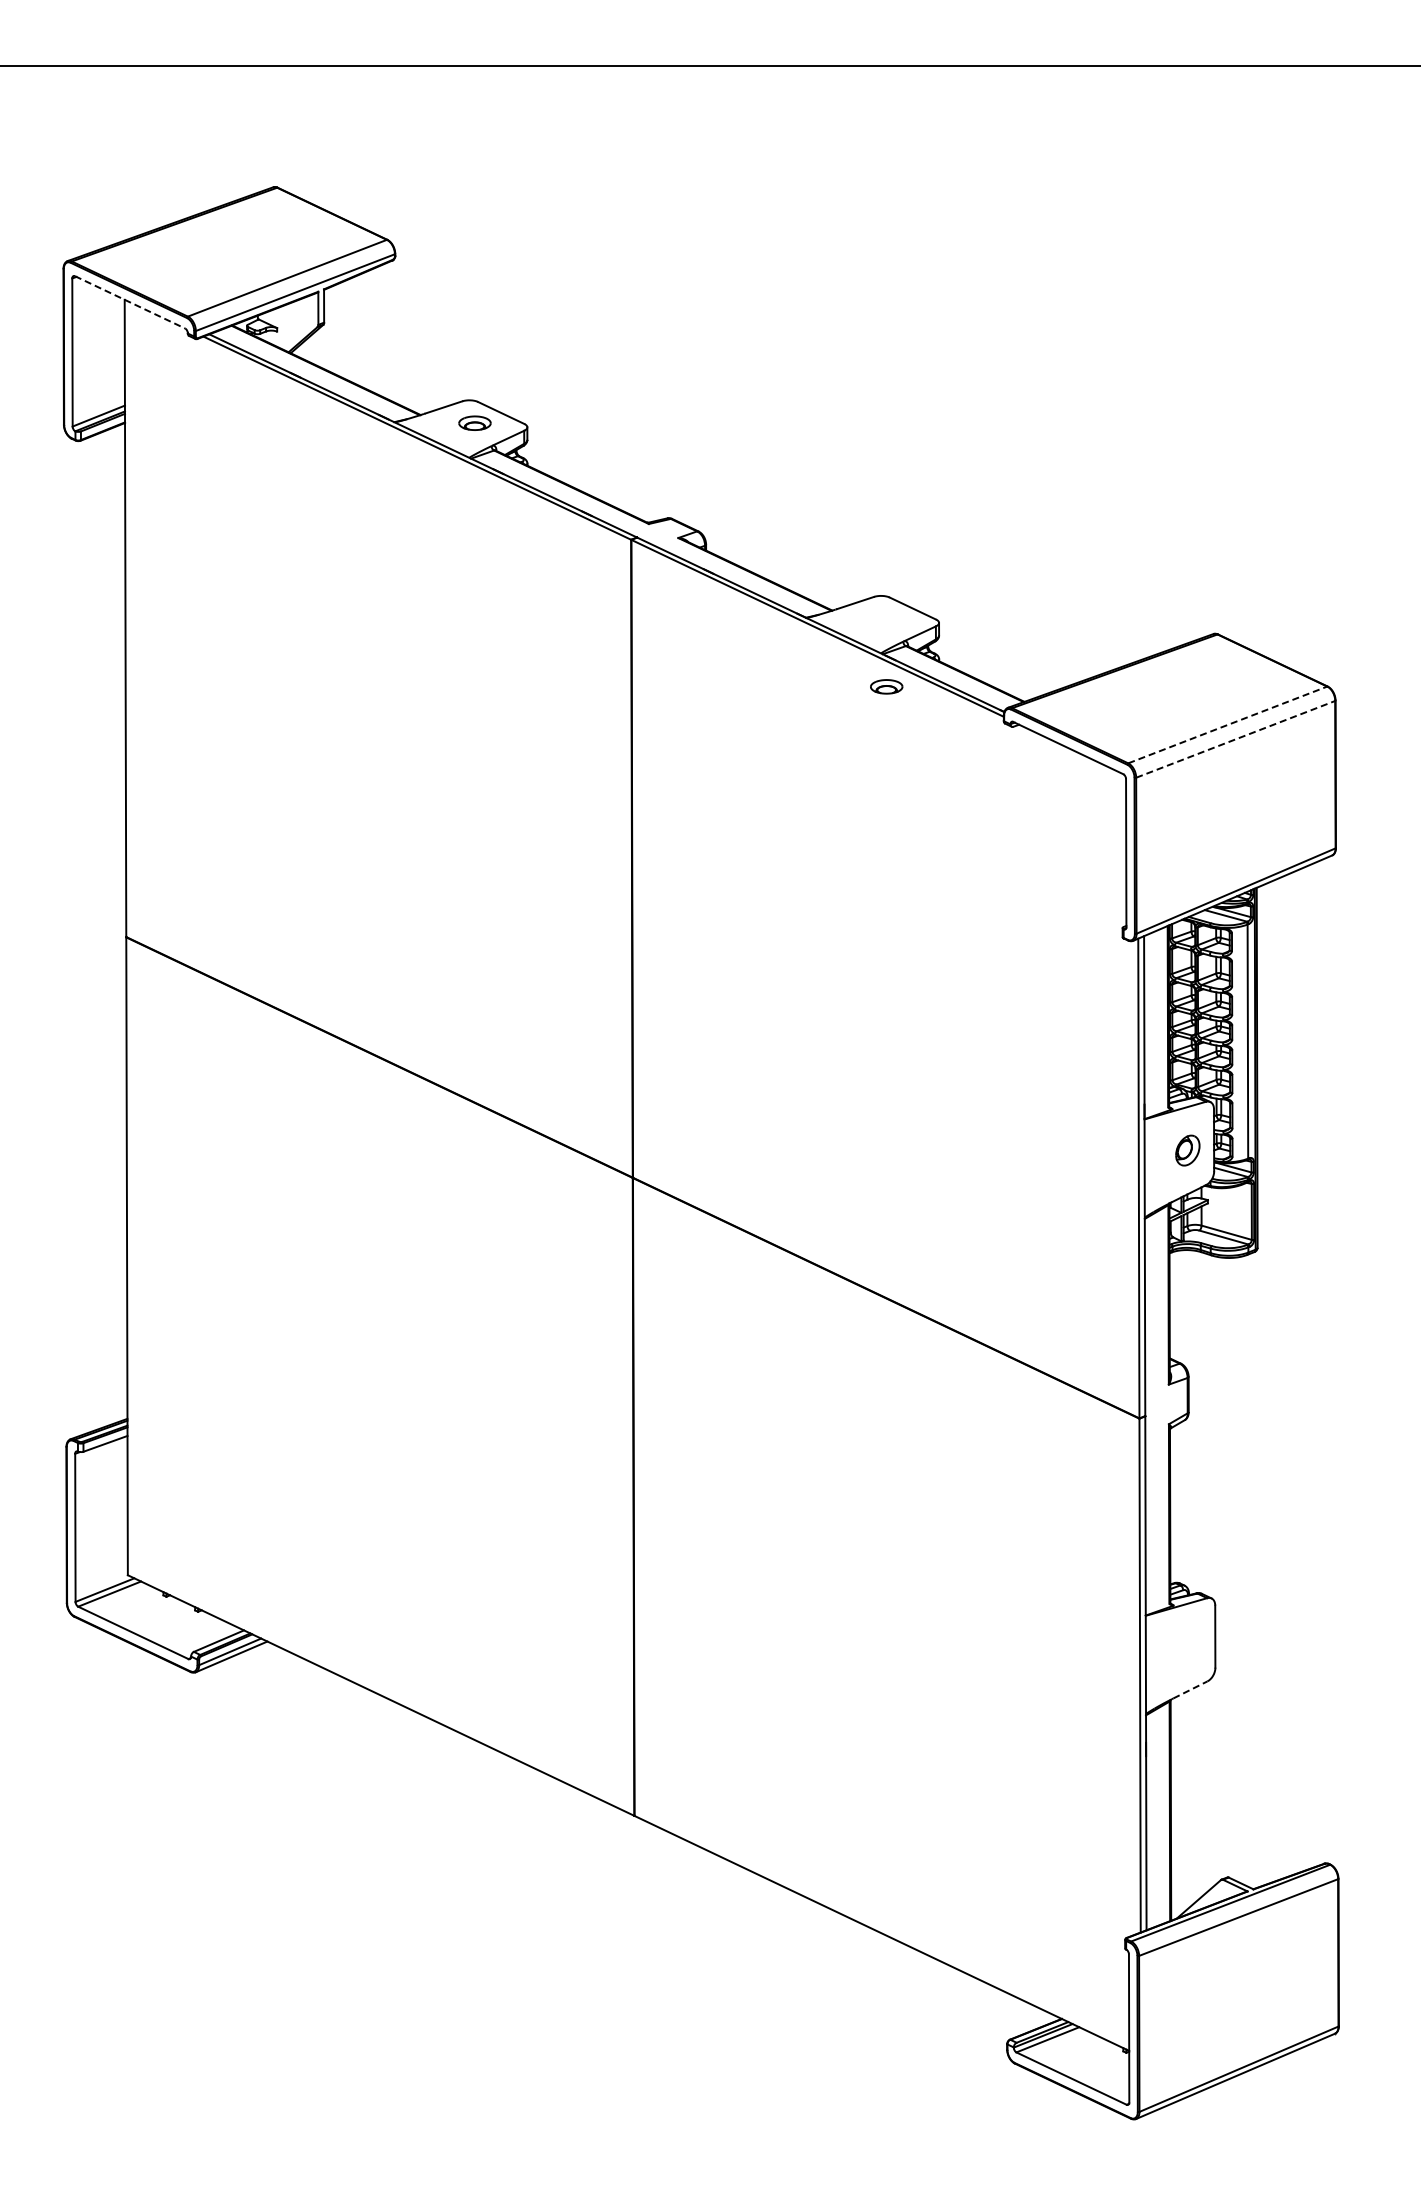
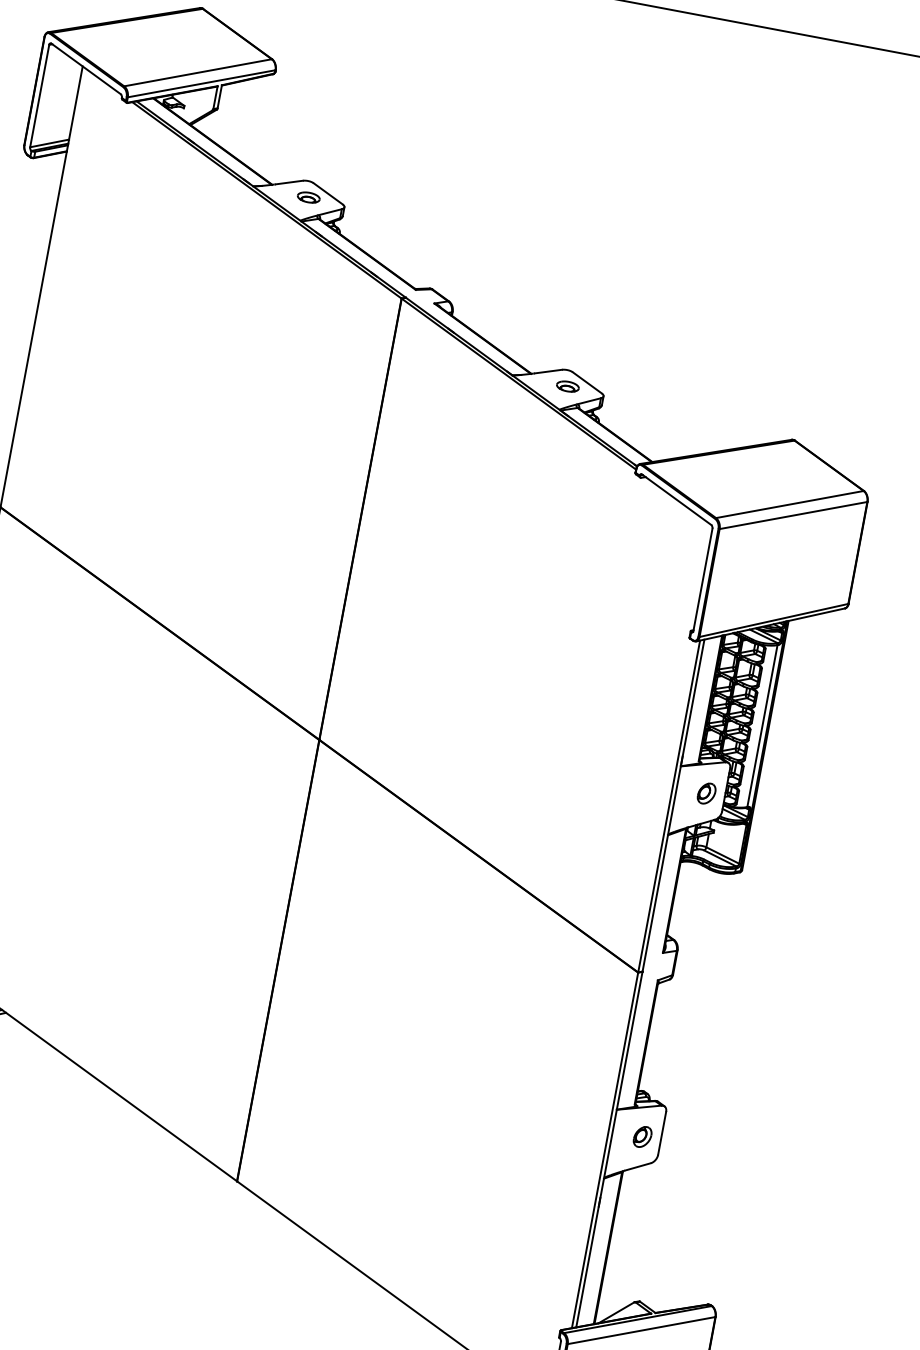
line: (130, 302) -> (86, 69), dashed -> solid
part: (886, 686) -> (567, 386), moved
line: (1227, 724) -> (789, 504), dashed -> solid
line: (1235, 739) -> (793, 515), dashed -> solid
part: (1188, 1646) -> (642, 1136), added
line: (1190, 1689) -> (638, 1166), dashed -> solid

